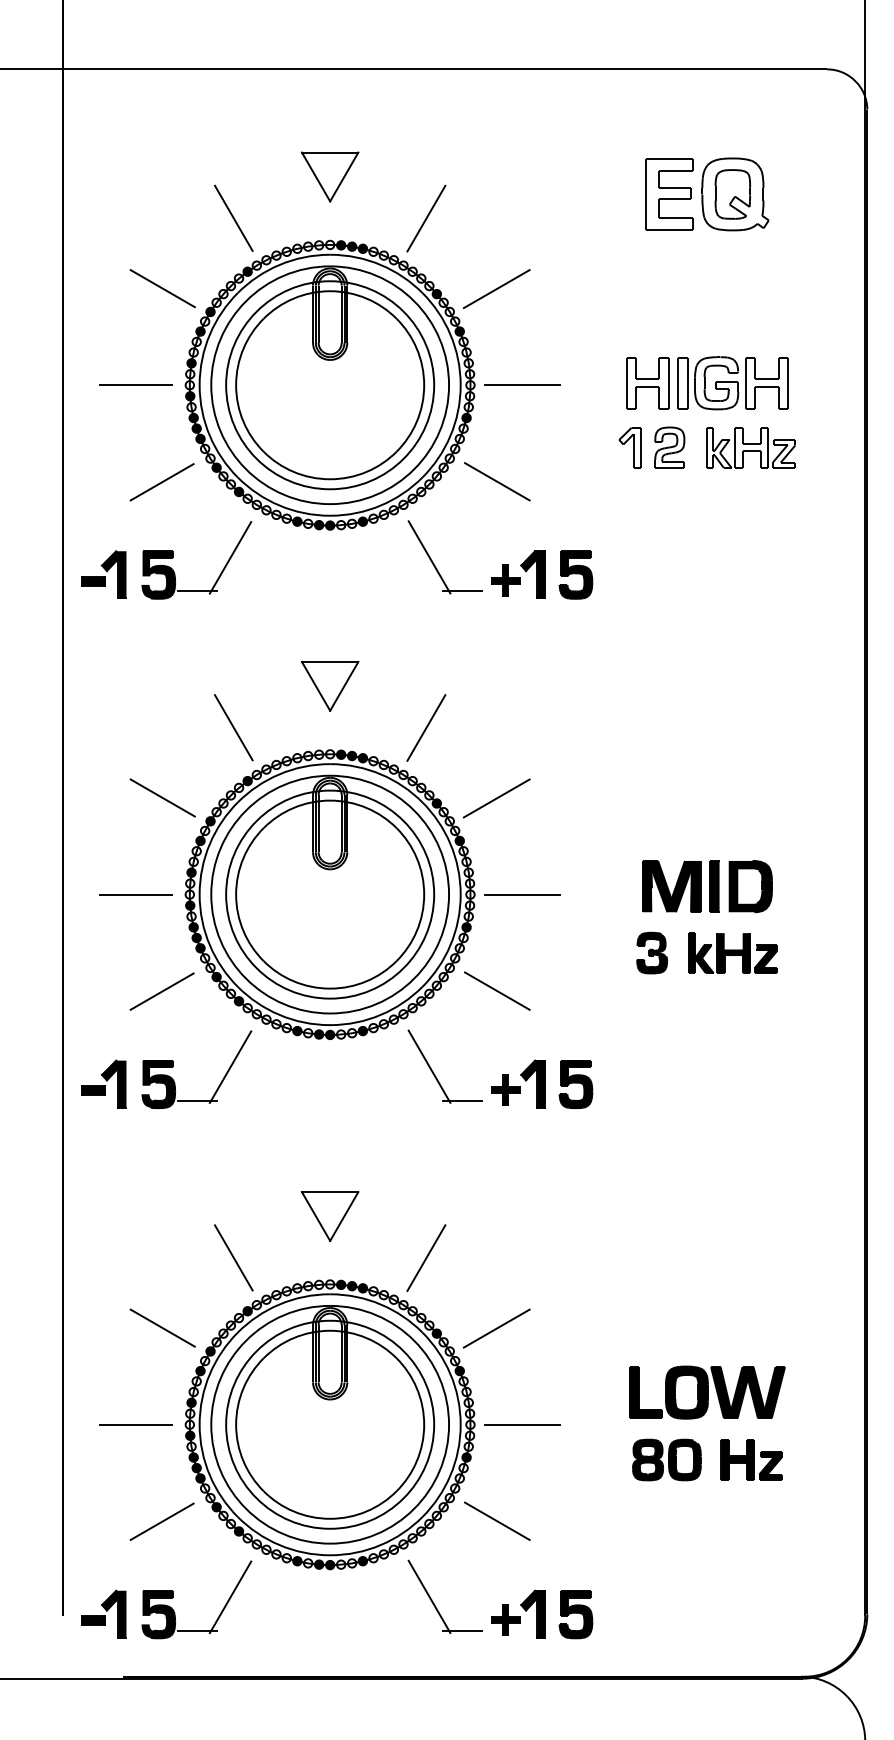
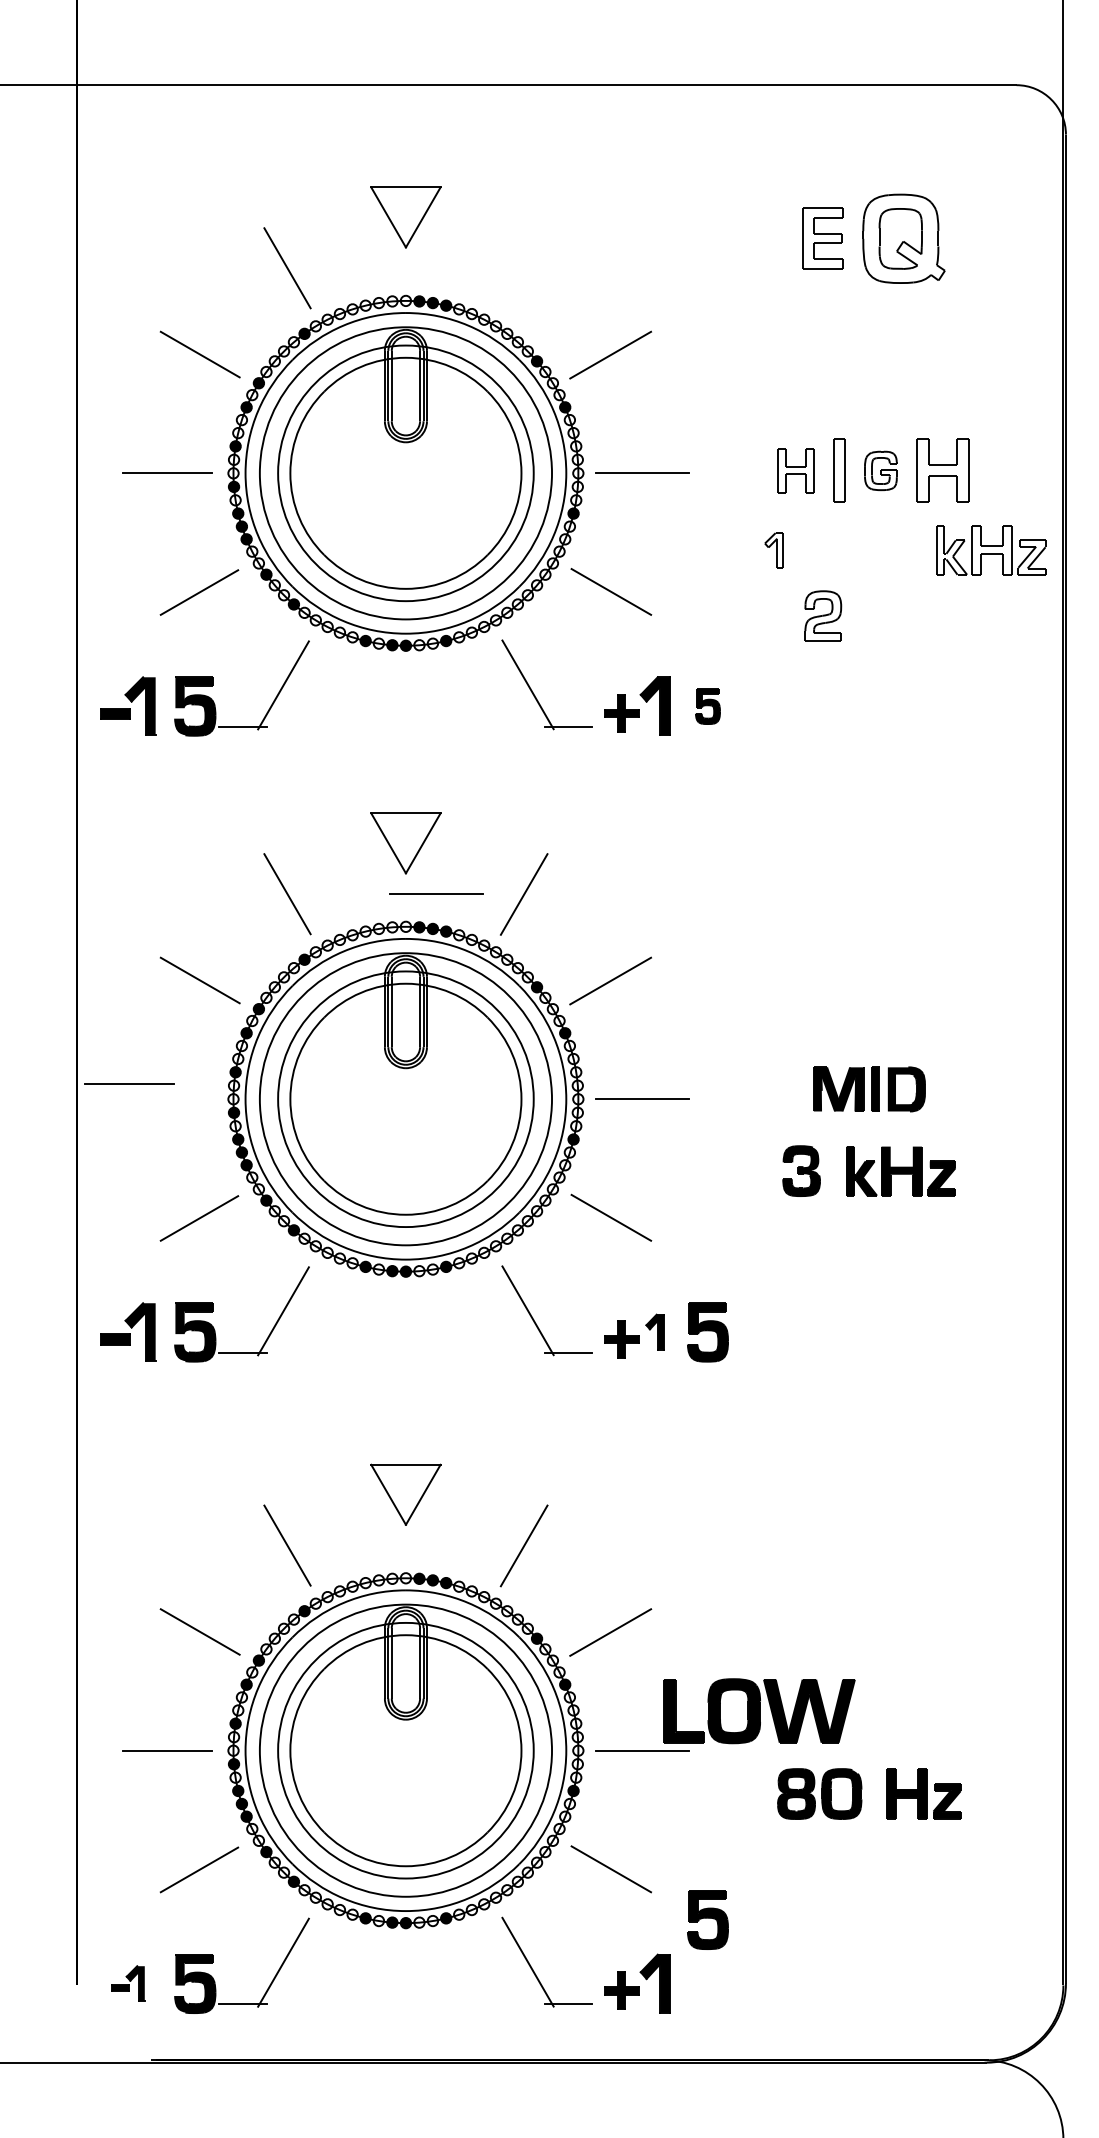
part: (669, 194) -> (822, 238), size x0.7
line: (425, 218) -> (523, 268), removed
part: (647, 382) -> (795, 470), size x0.7
part: (716, 382) -> (880, 470), size x0.6
part: (669, 447) -> (823, 615), moved
part: (629, 448) -> (773, 550), size x0.7
part: (751, 448) -> (991, 550), moved
part: (575, 574) -> (707, 706), size x0.6
line: (355, 727) -> (436, 893), added
part: (707, 886) -> (869, 1089), size x0.7
line: (136, 894) -> (129, 1083), moved
part: (532, 1083) -> (654, 1331), size x0.6
part: (707, 1392) -> (759, 1711), moved
part: (104, 1614) -> (128, 1983), size x0.6
part: (575, 1614) -> (707, 1919), moved

